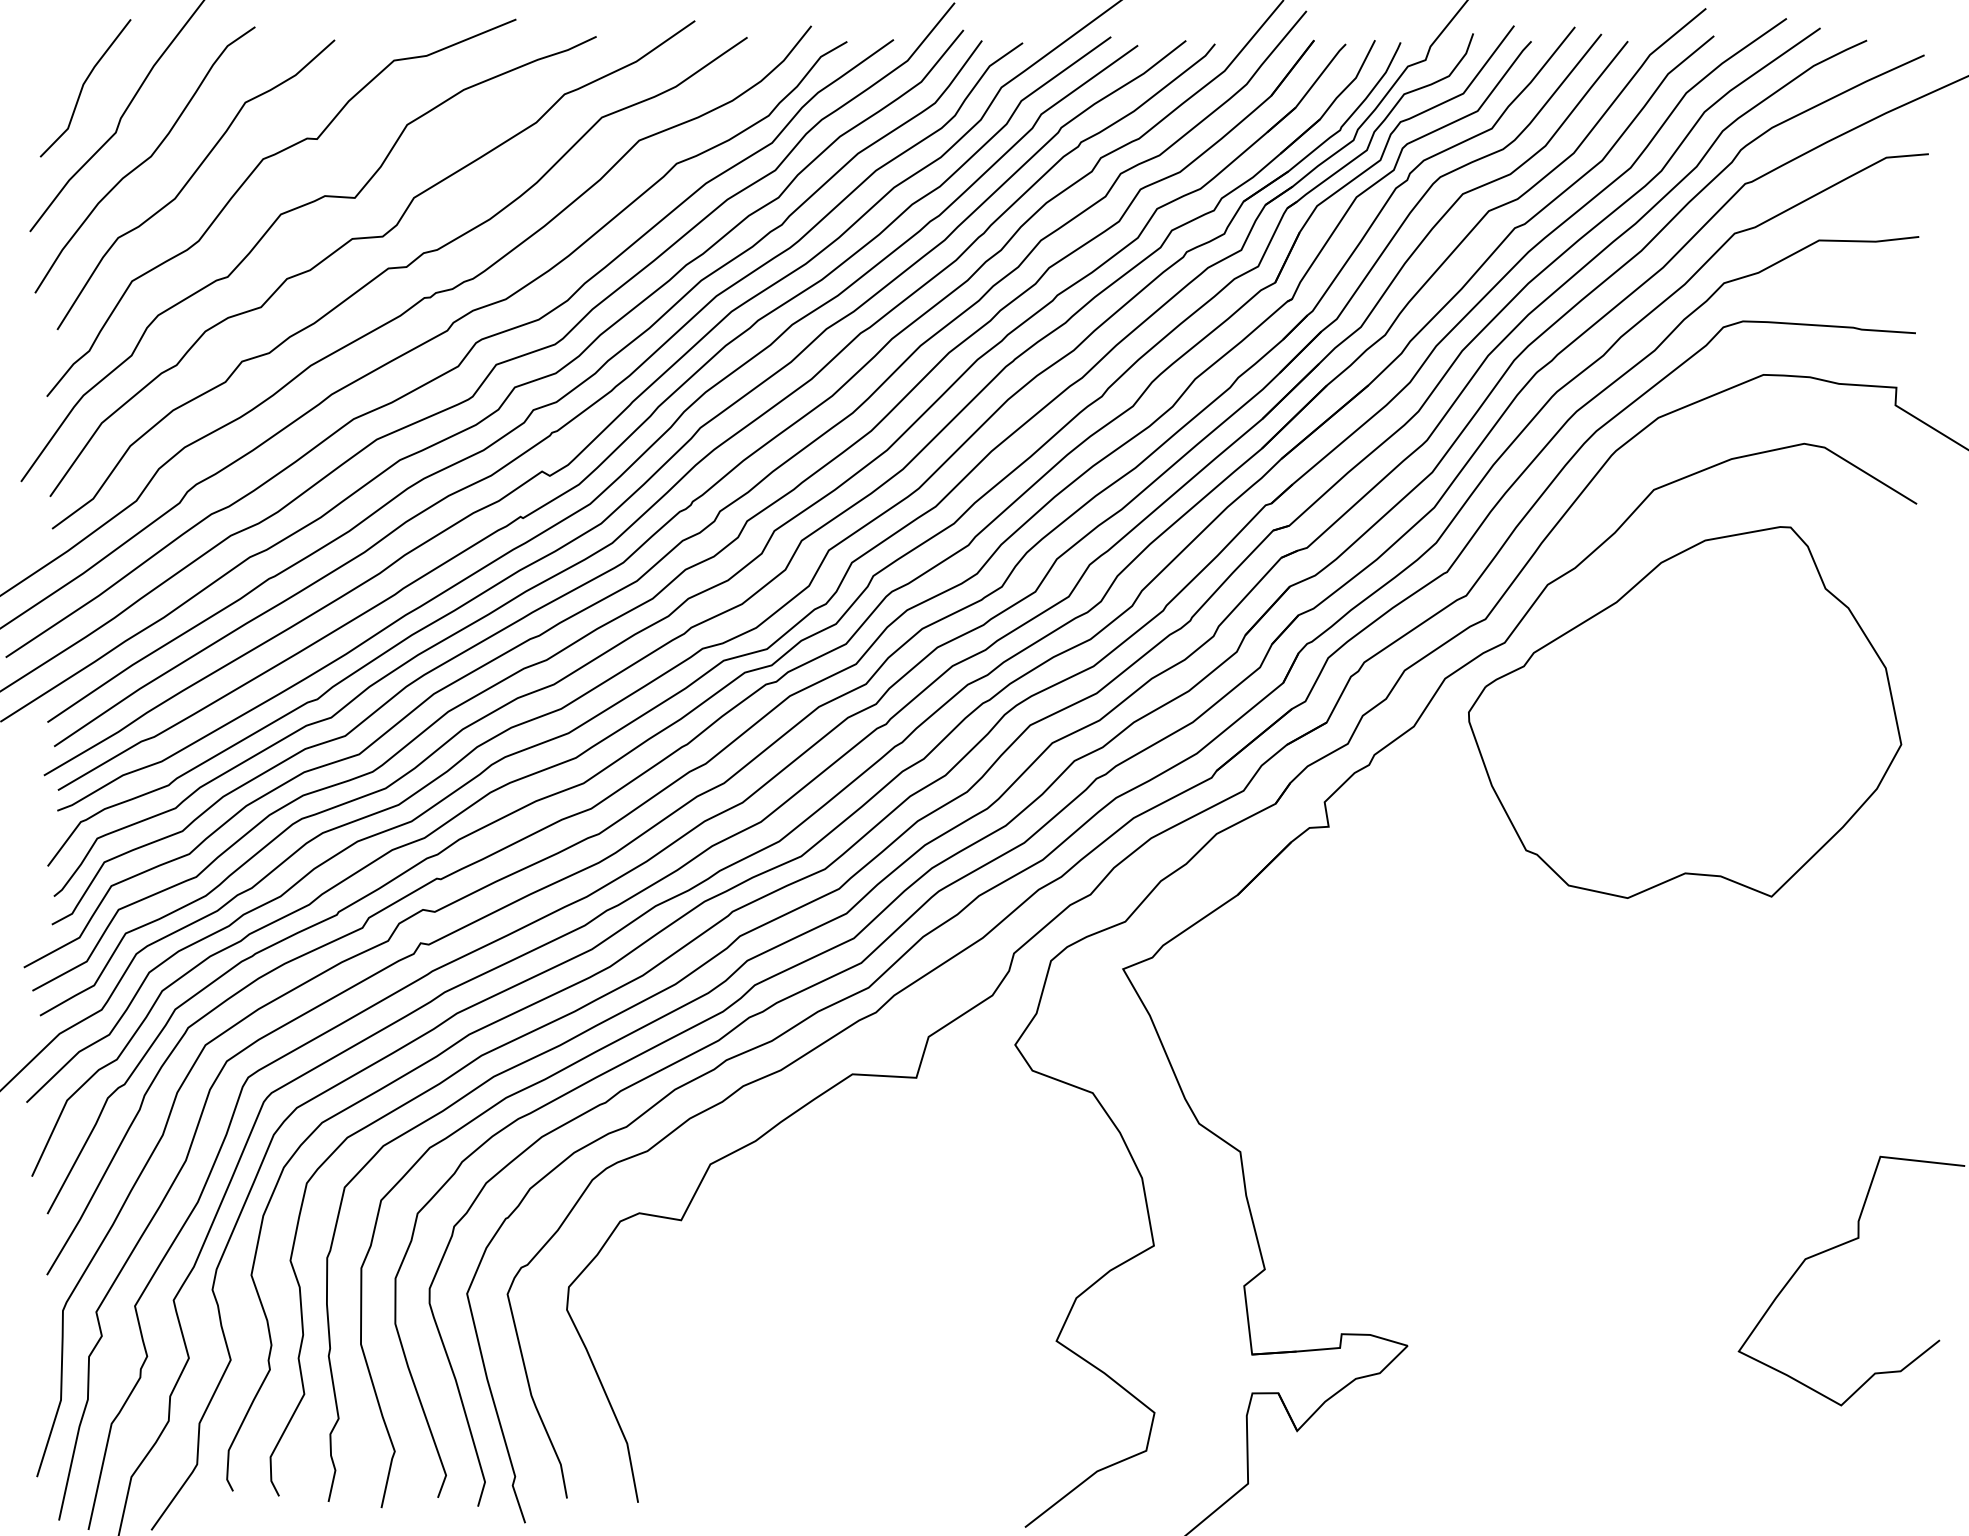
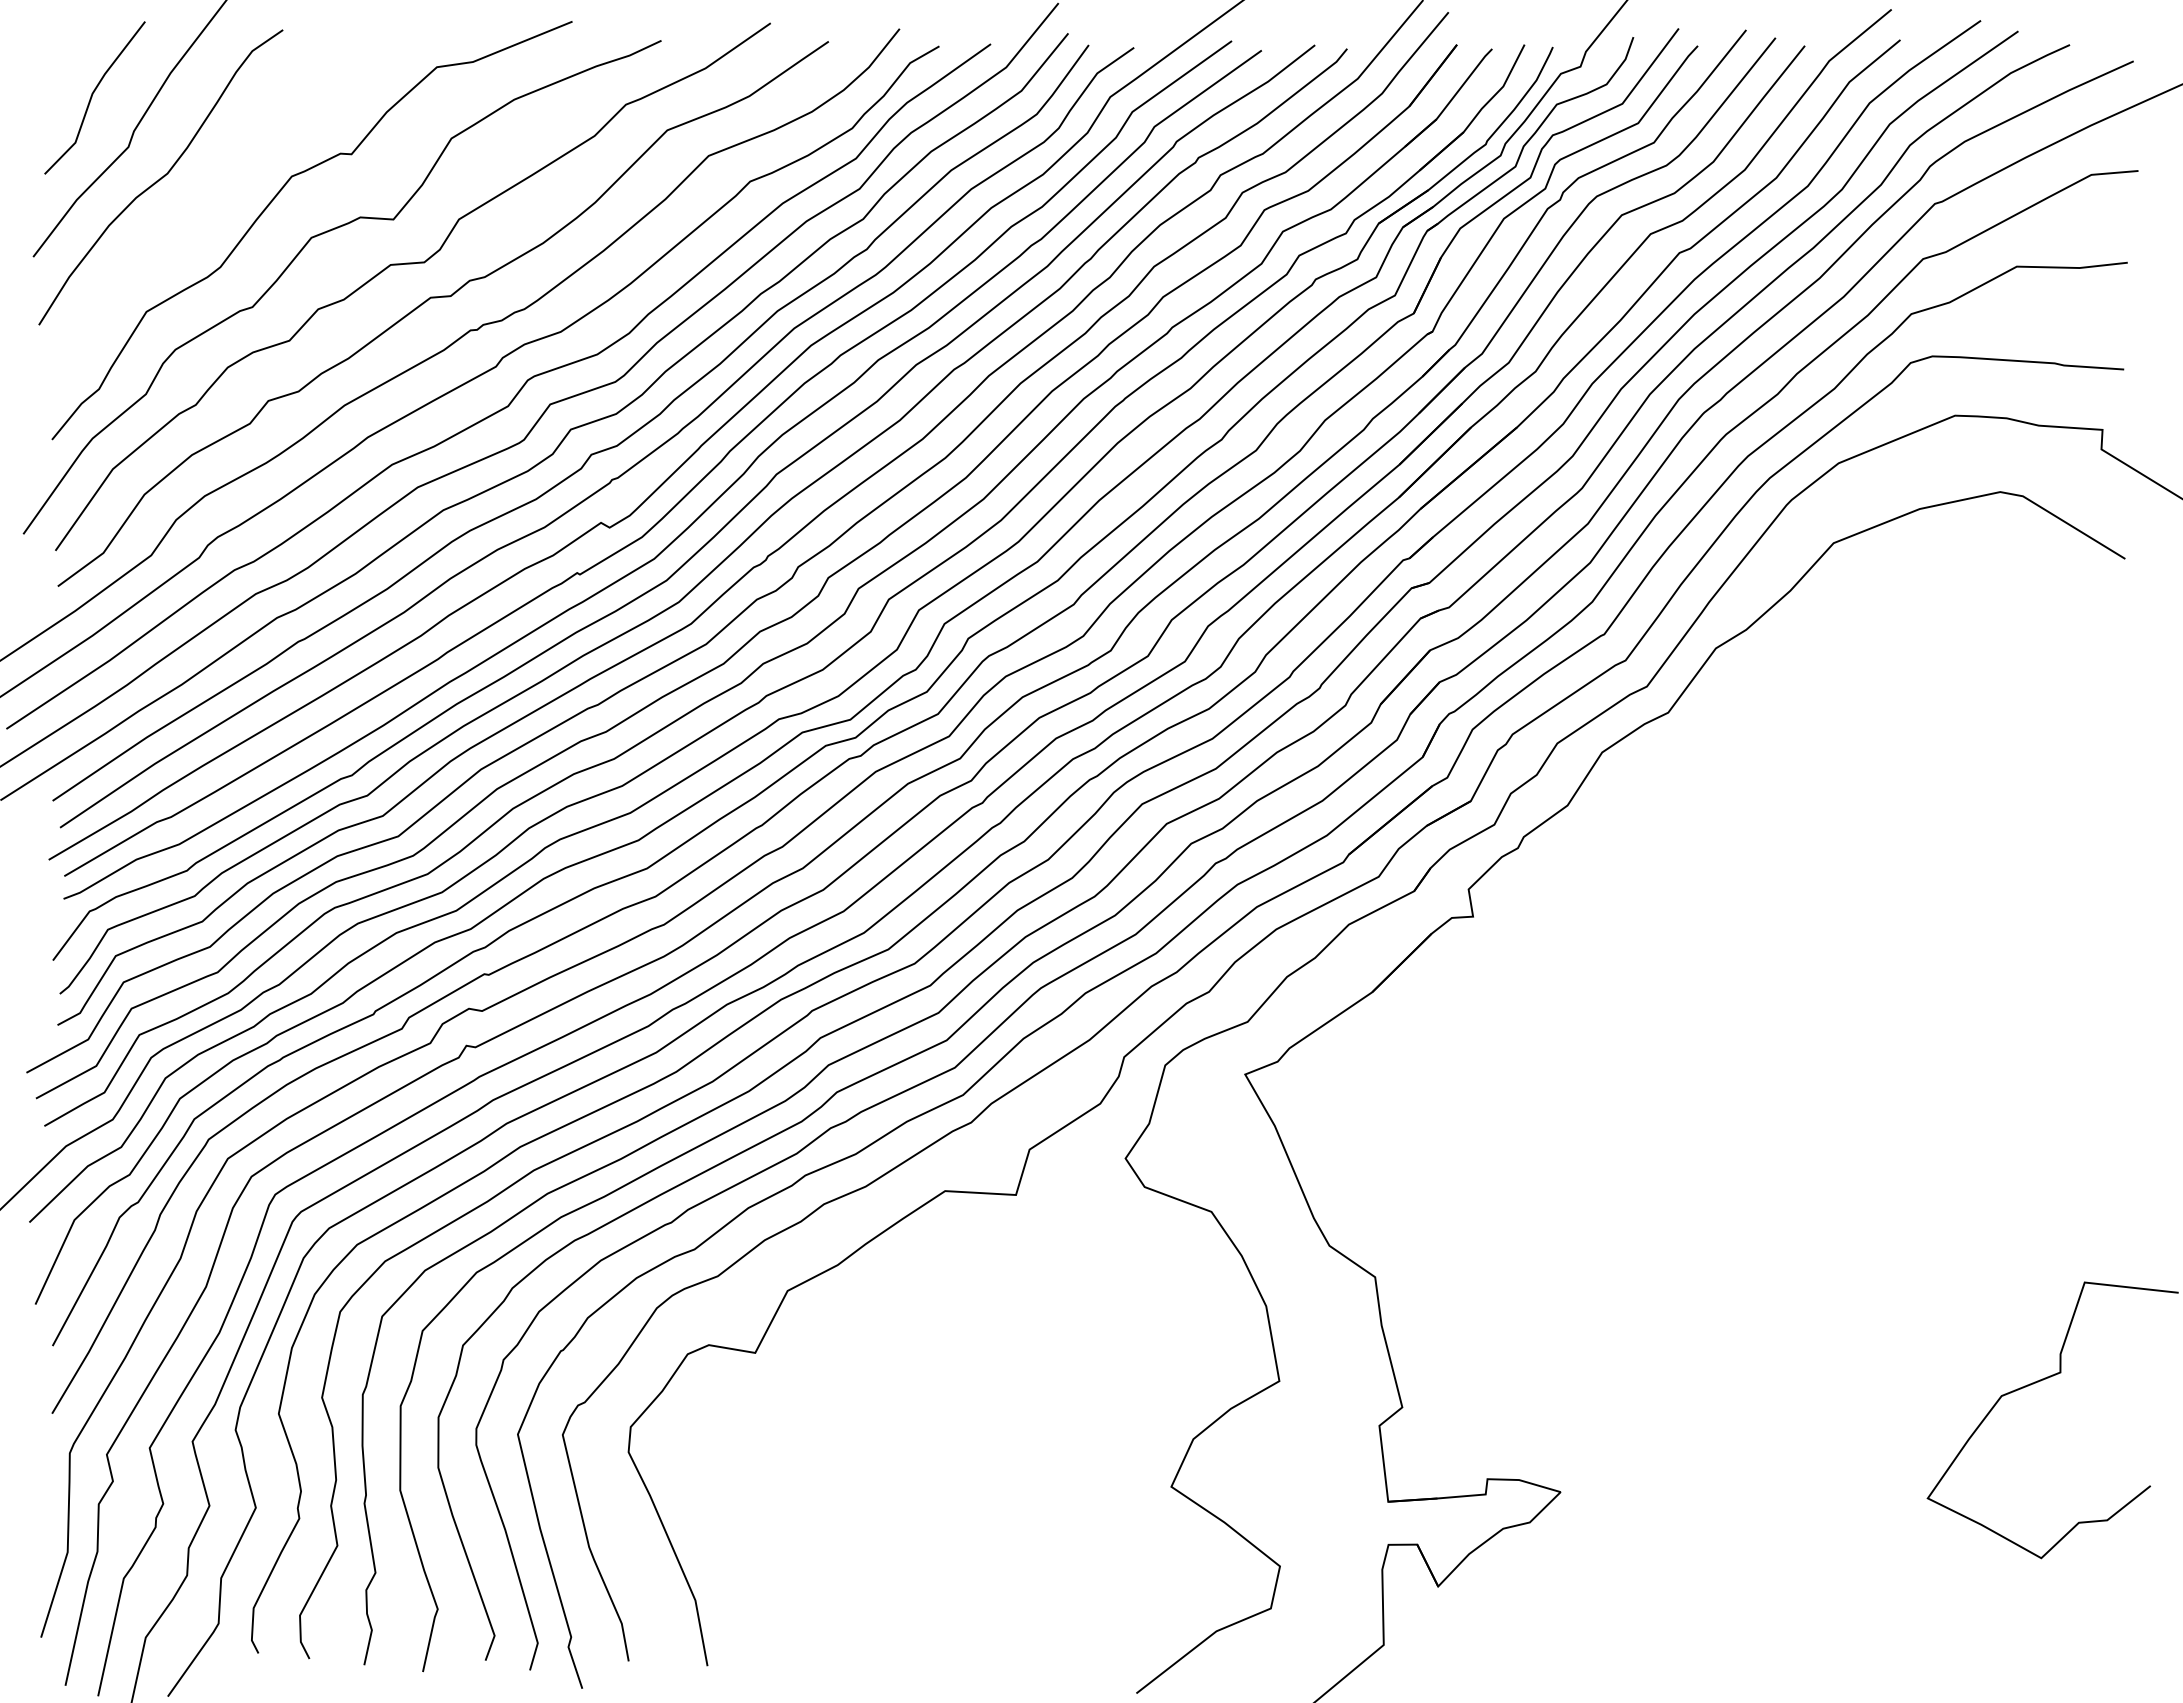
curve: (190, 179) -> (211, 199), removed
part: (1684, 712) -> (1867, 789), removed

